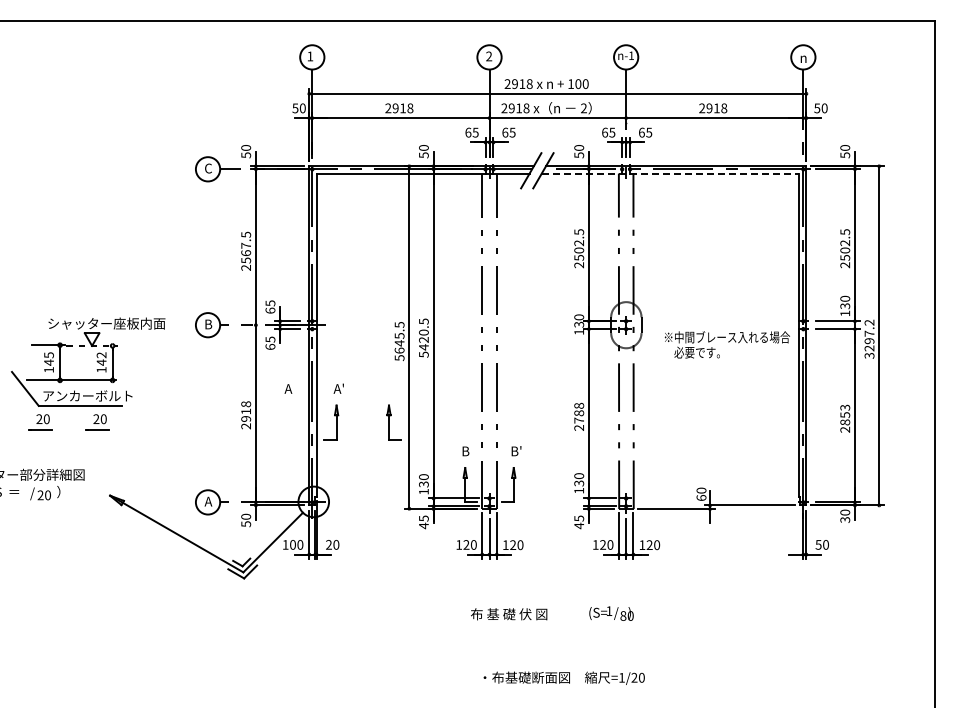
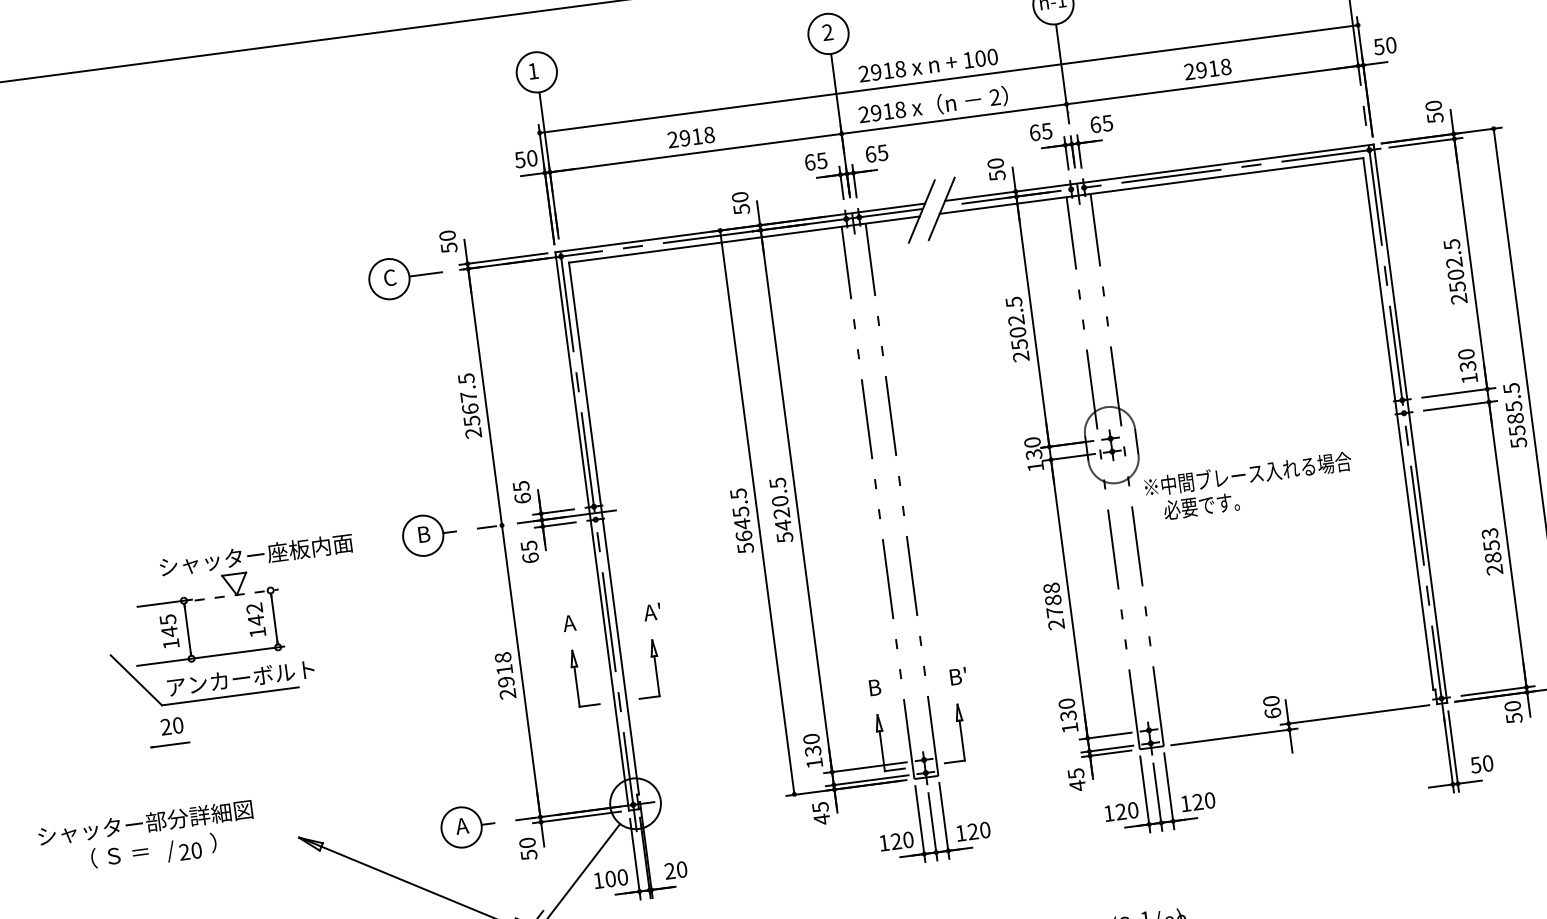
line: (670, 173) -> (1151, 185), dashed -> solid
text: (869, 338) -> (1514, 414), 3297.2 -> 5585.5
text: (726, 344) -> (1248, 486), moved
part: (97, 422) -> (262, 719), removed
part: (393, 422) -> (583, 677), moved
text: (844, 519) -> (1513, 717), 30 -> 50

